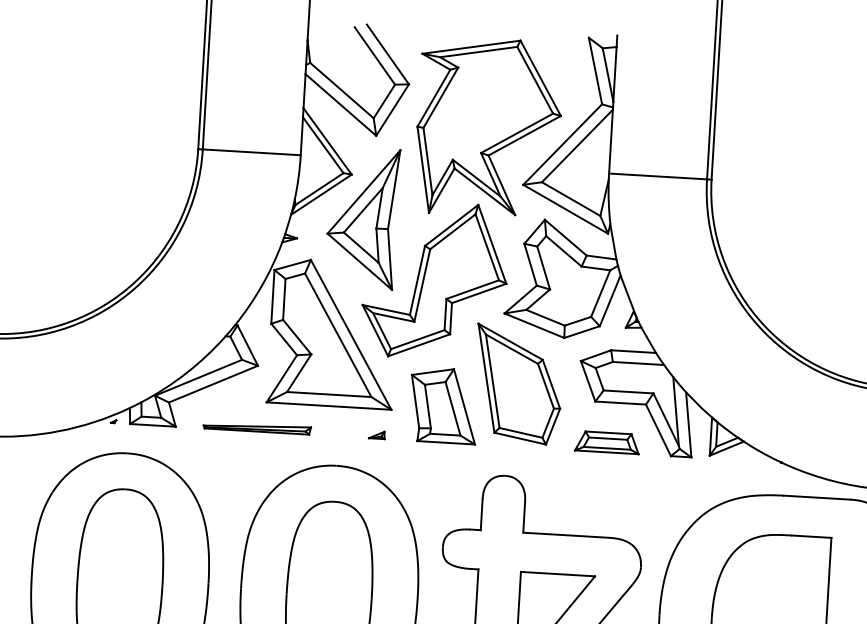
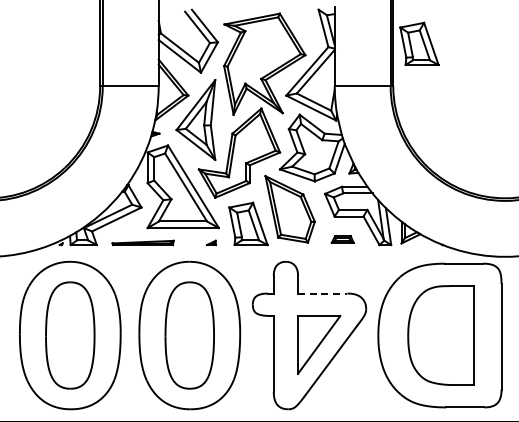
part: (761, 107) -> (419, 43), added
part: (606, 442) -> (342, 239), size x0.6
line: (566, 535) -> (322, 293), solid -> dashed

